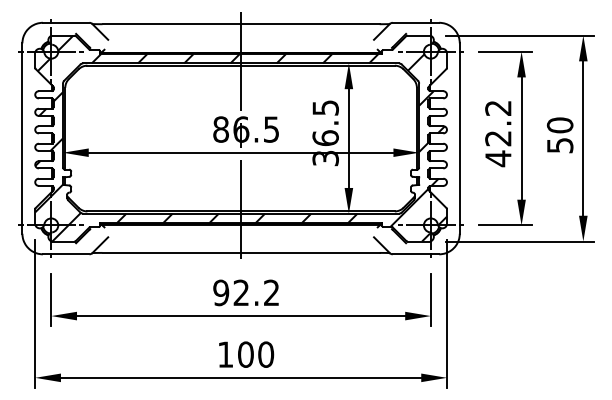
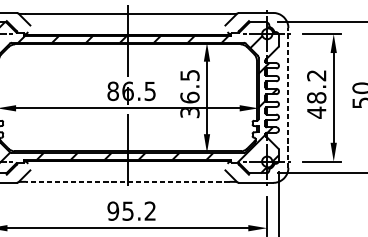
line: (459, 138) -> (288, 97), solid -> dashed
text: (498, 138) -> (316, 97), 42.2 -> 48.2
line: (241, 252) -> (128, 181), solid -> dashed
text: (240, 292) -> (127, 210), 92.2 -> 95.2

